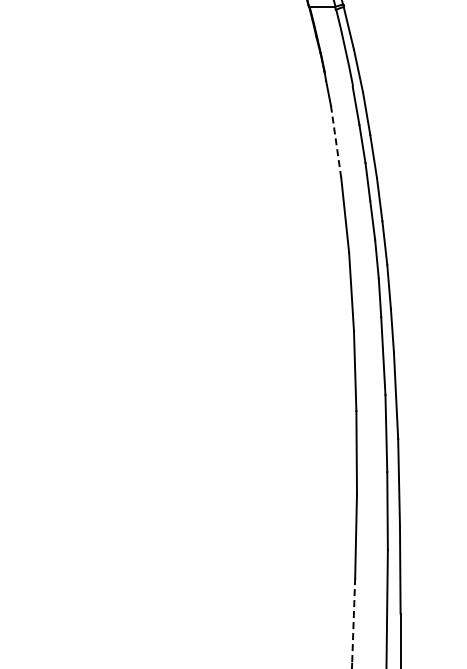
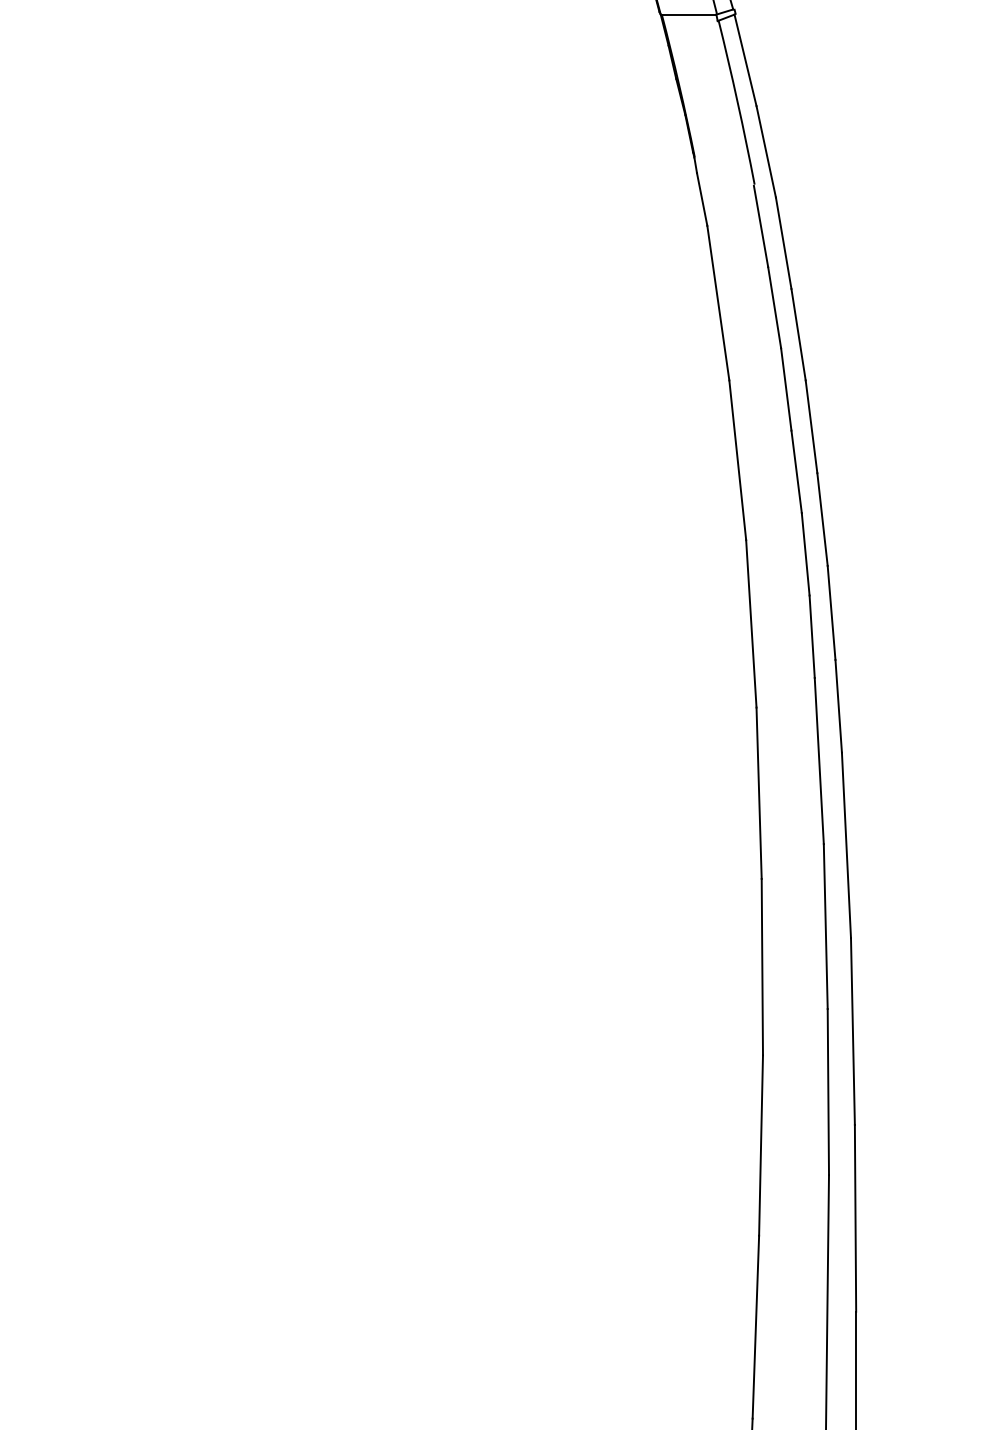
line: (336, 141) -> (719, 302), dashed -> solid
line: (353, 620) -> (755, 1326), dashed -> solid

